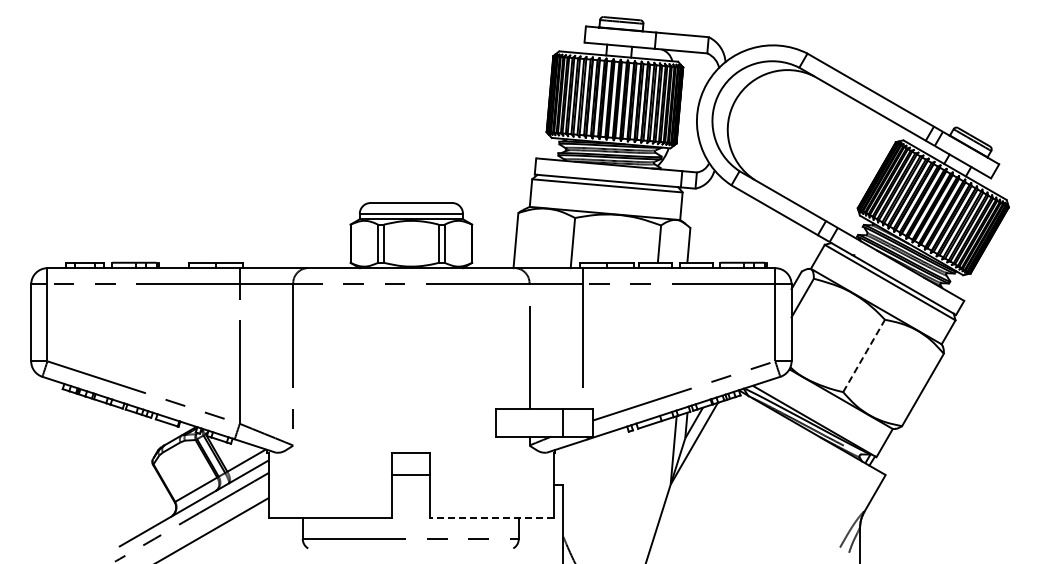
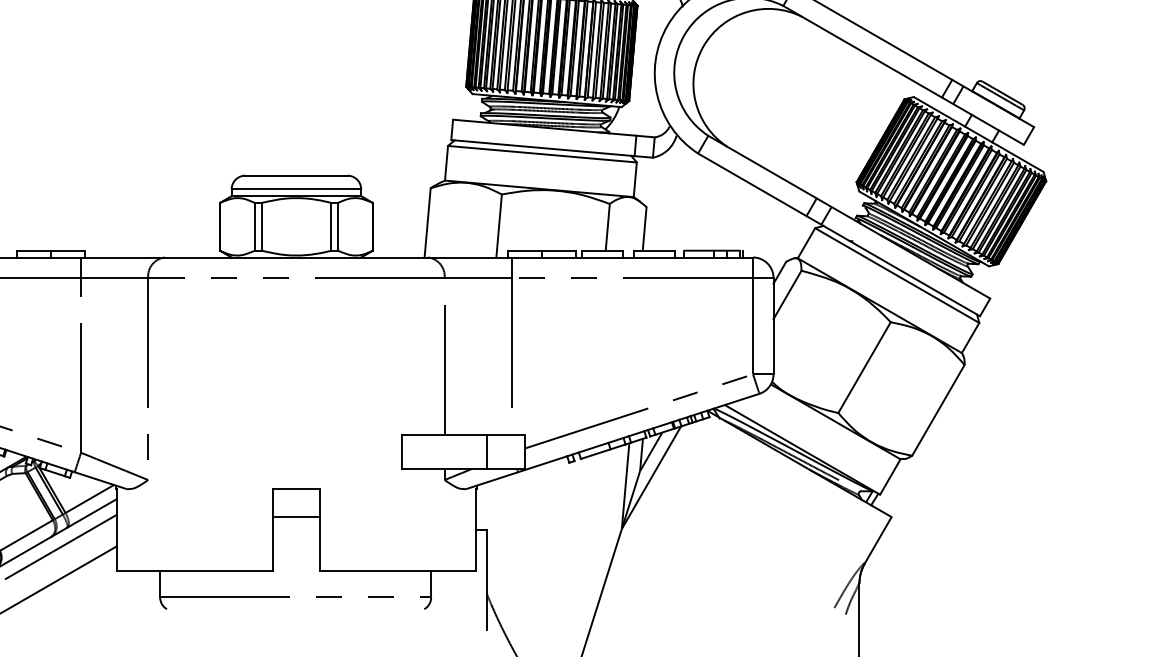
line: (864, 355) -> (865, 367), dashed -> solid
line: (492, 518) -> (398, 571), dashed -> solid

